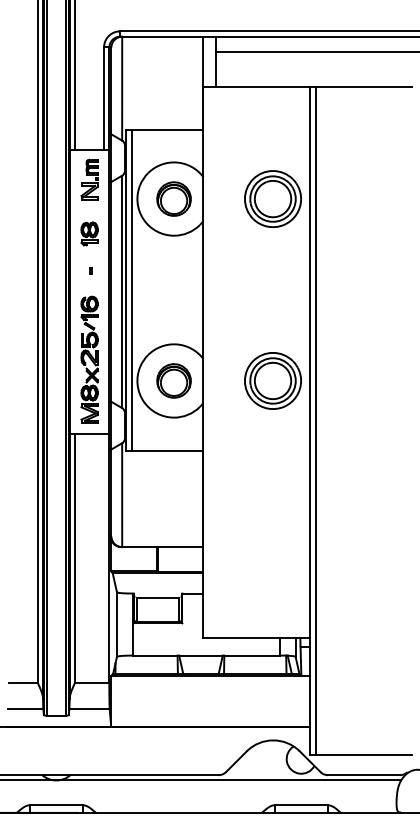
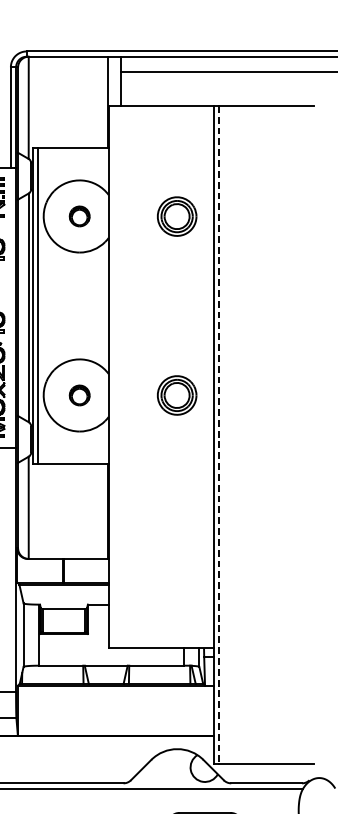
part: (173, 198) -> (79, 215), size x0.6
part: (272, 199) -> (176, 216), size x0.7
part: (173, 380) -> (79, 395), size x0.6
part: (272, 380) -> (176, 395), size x0.7
line: (315, 421) -> (218, 435), solid -> dashed

